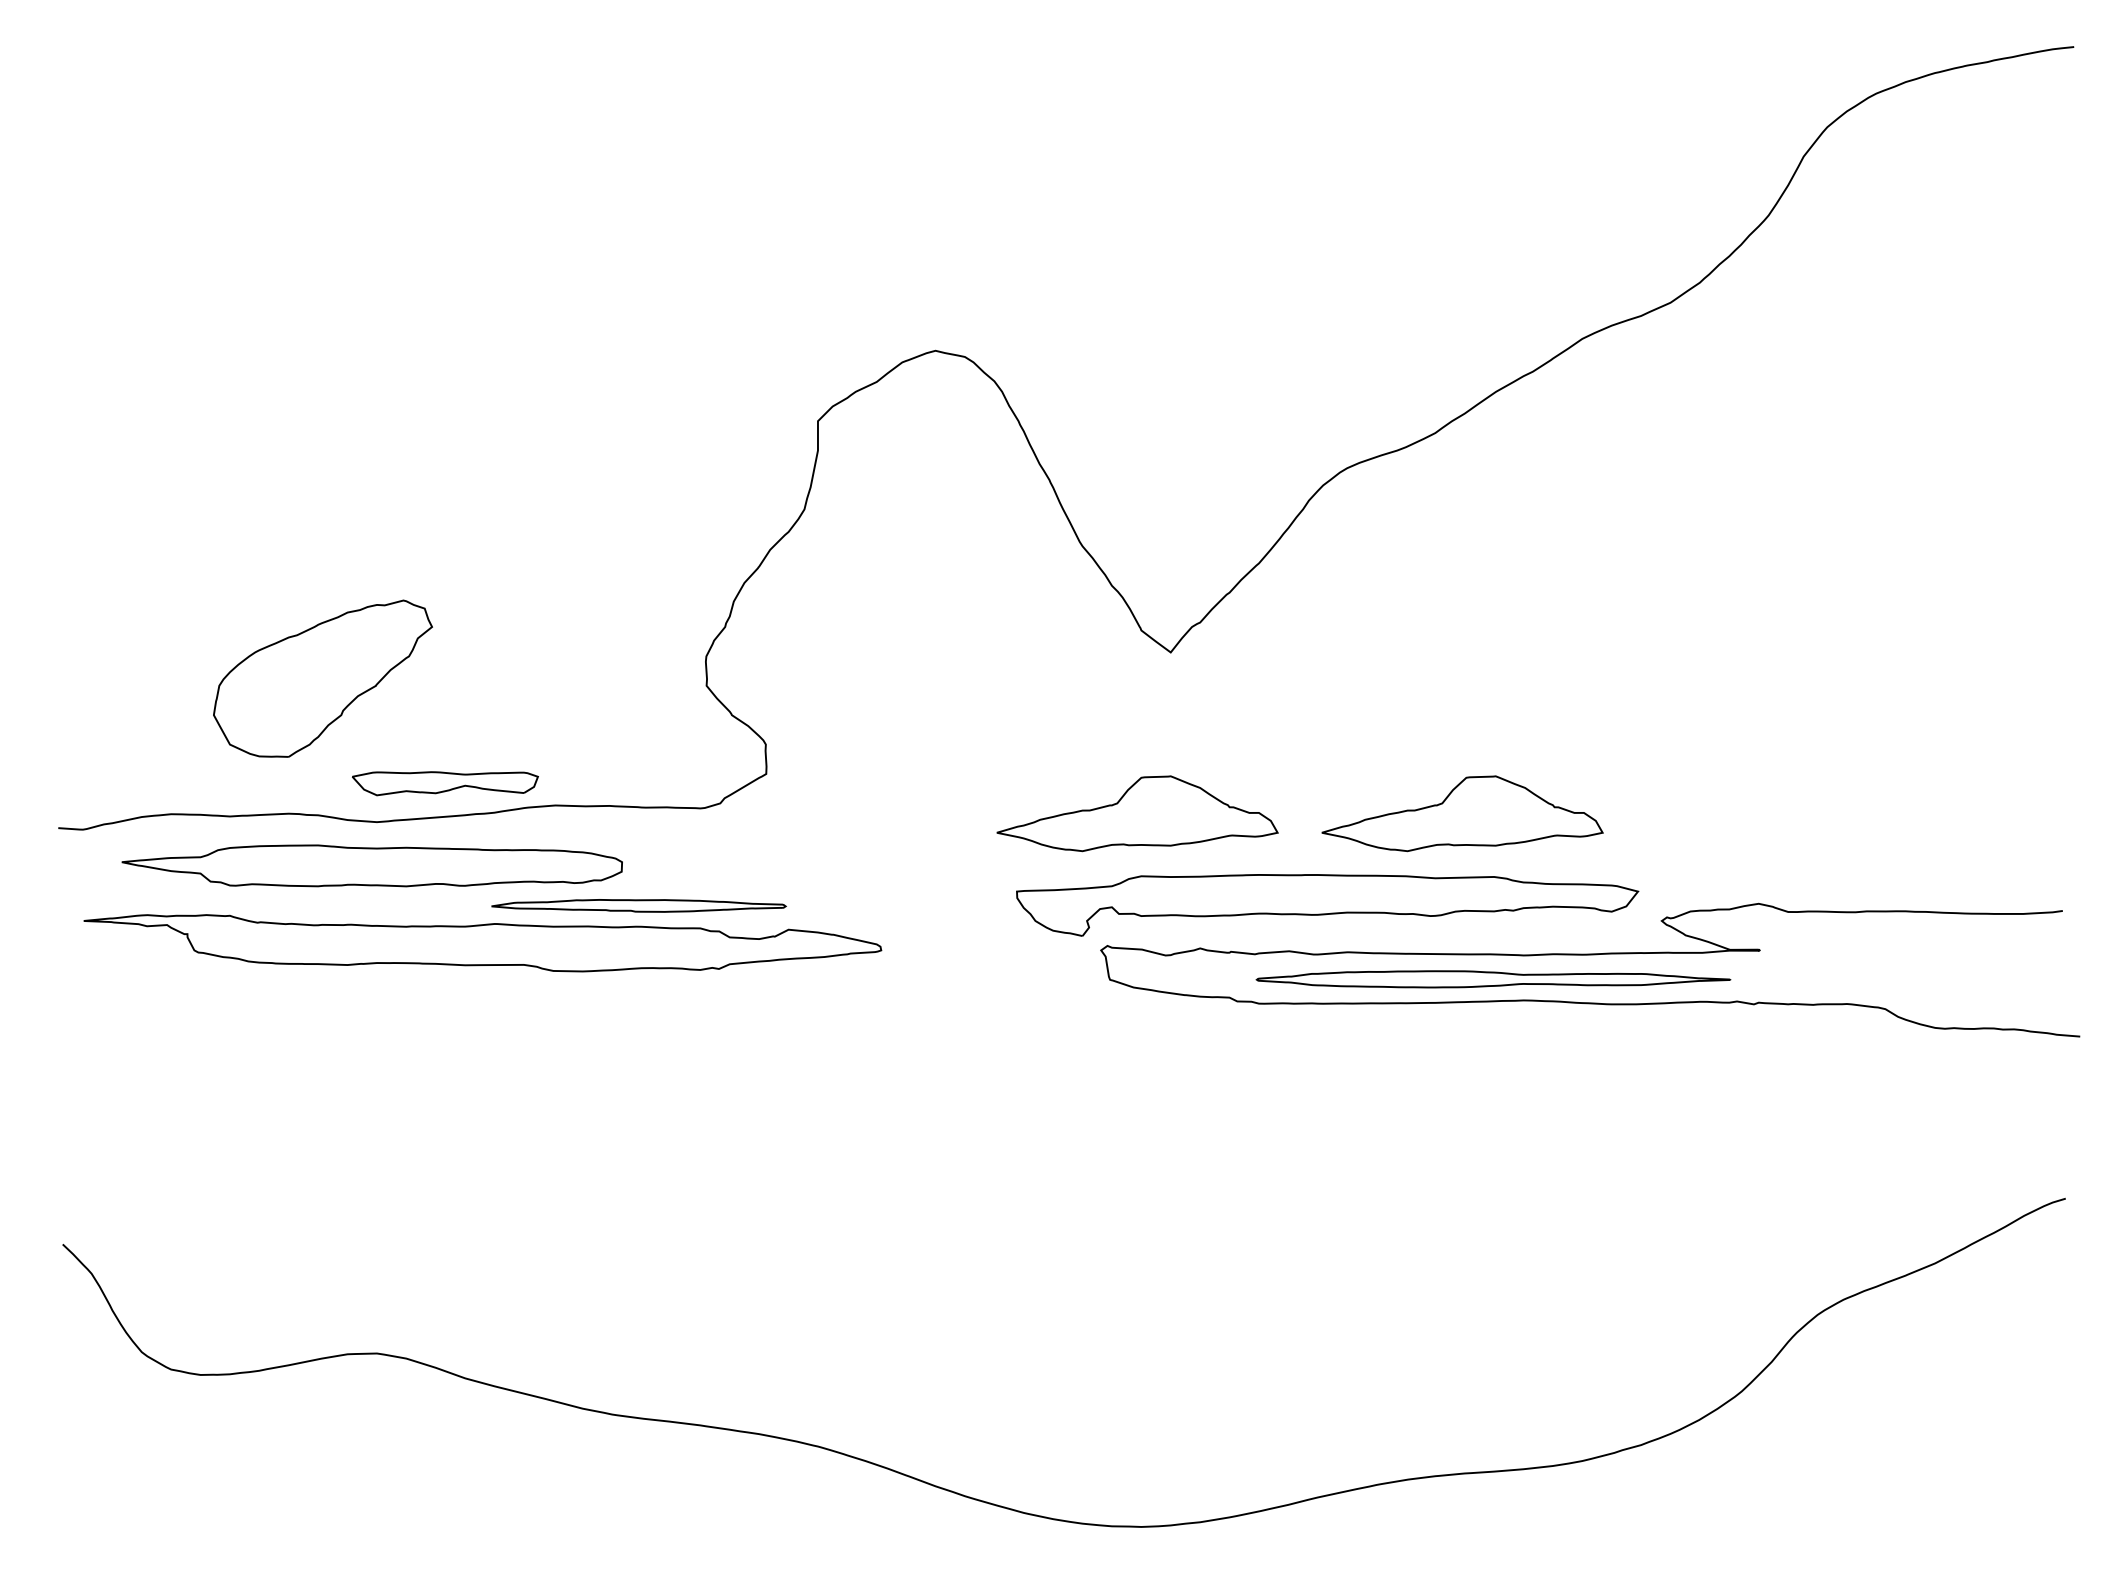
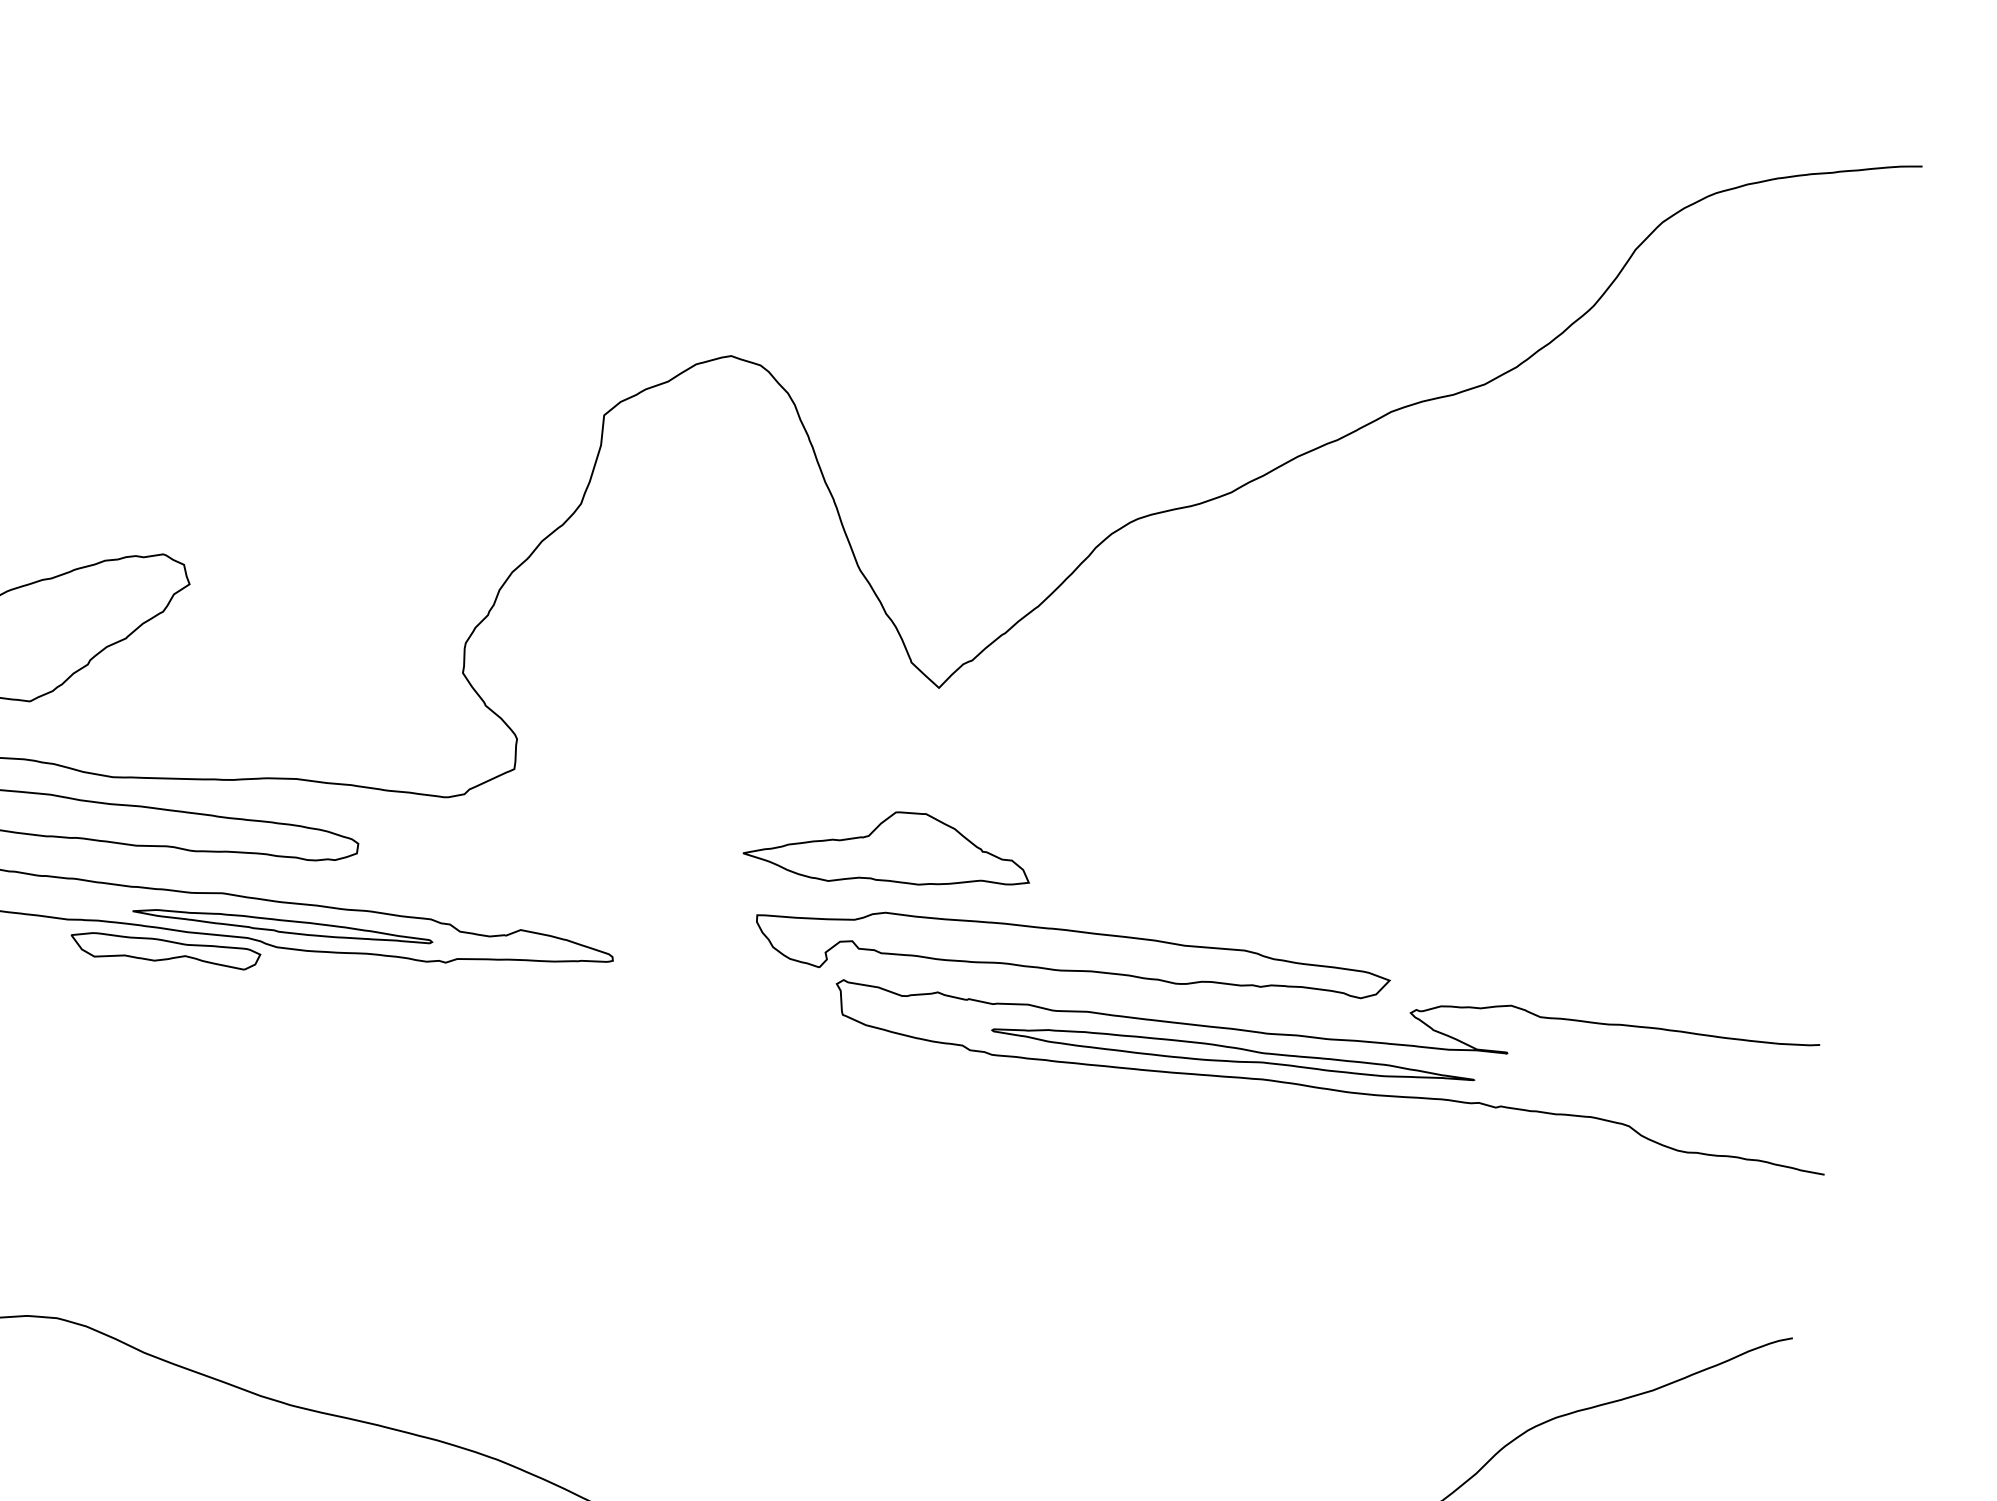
part: (445, 783) -> (165, 951), moved
part: (1462, 813) -> (1219, 882), removed
part: (638, 905) -> (282, 925), moved

